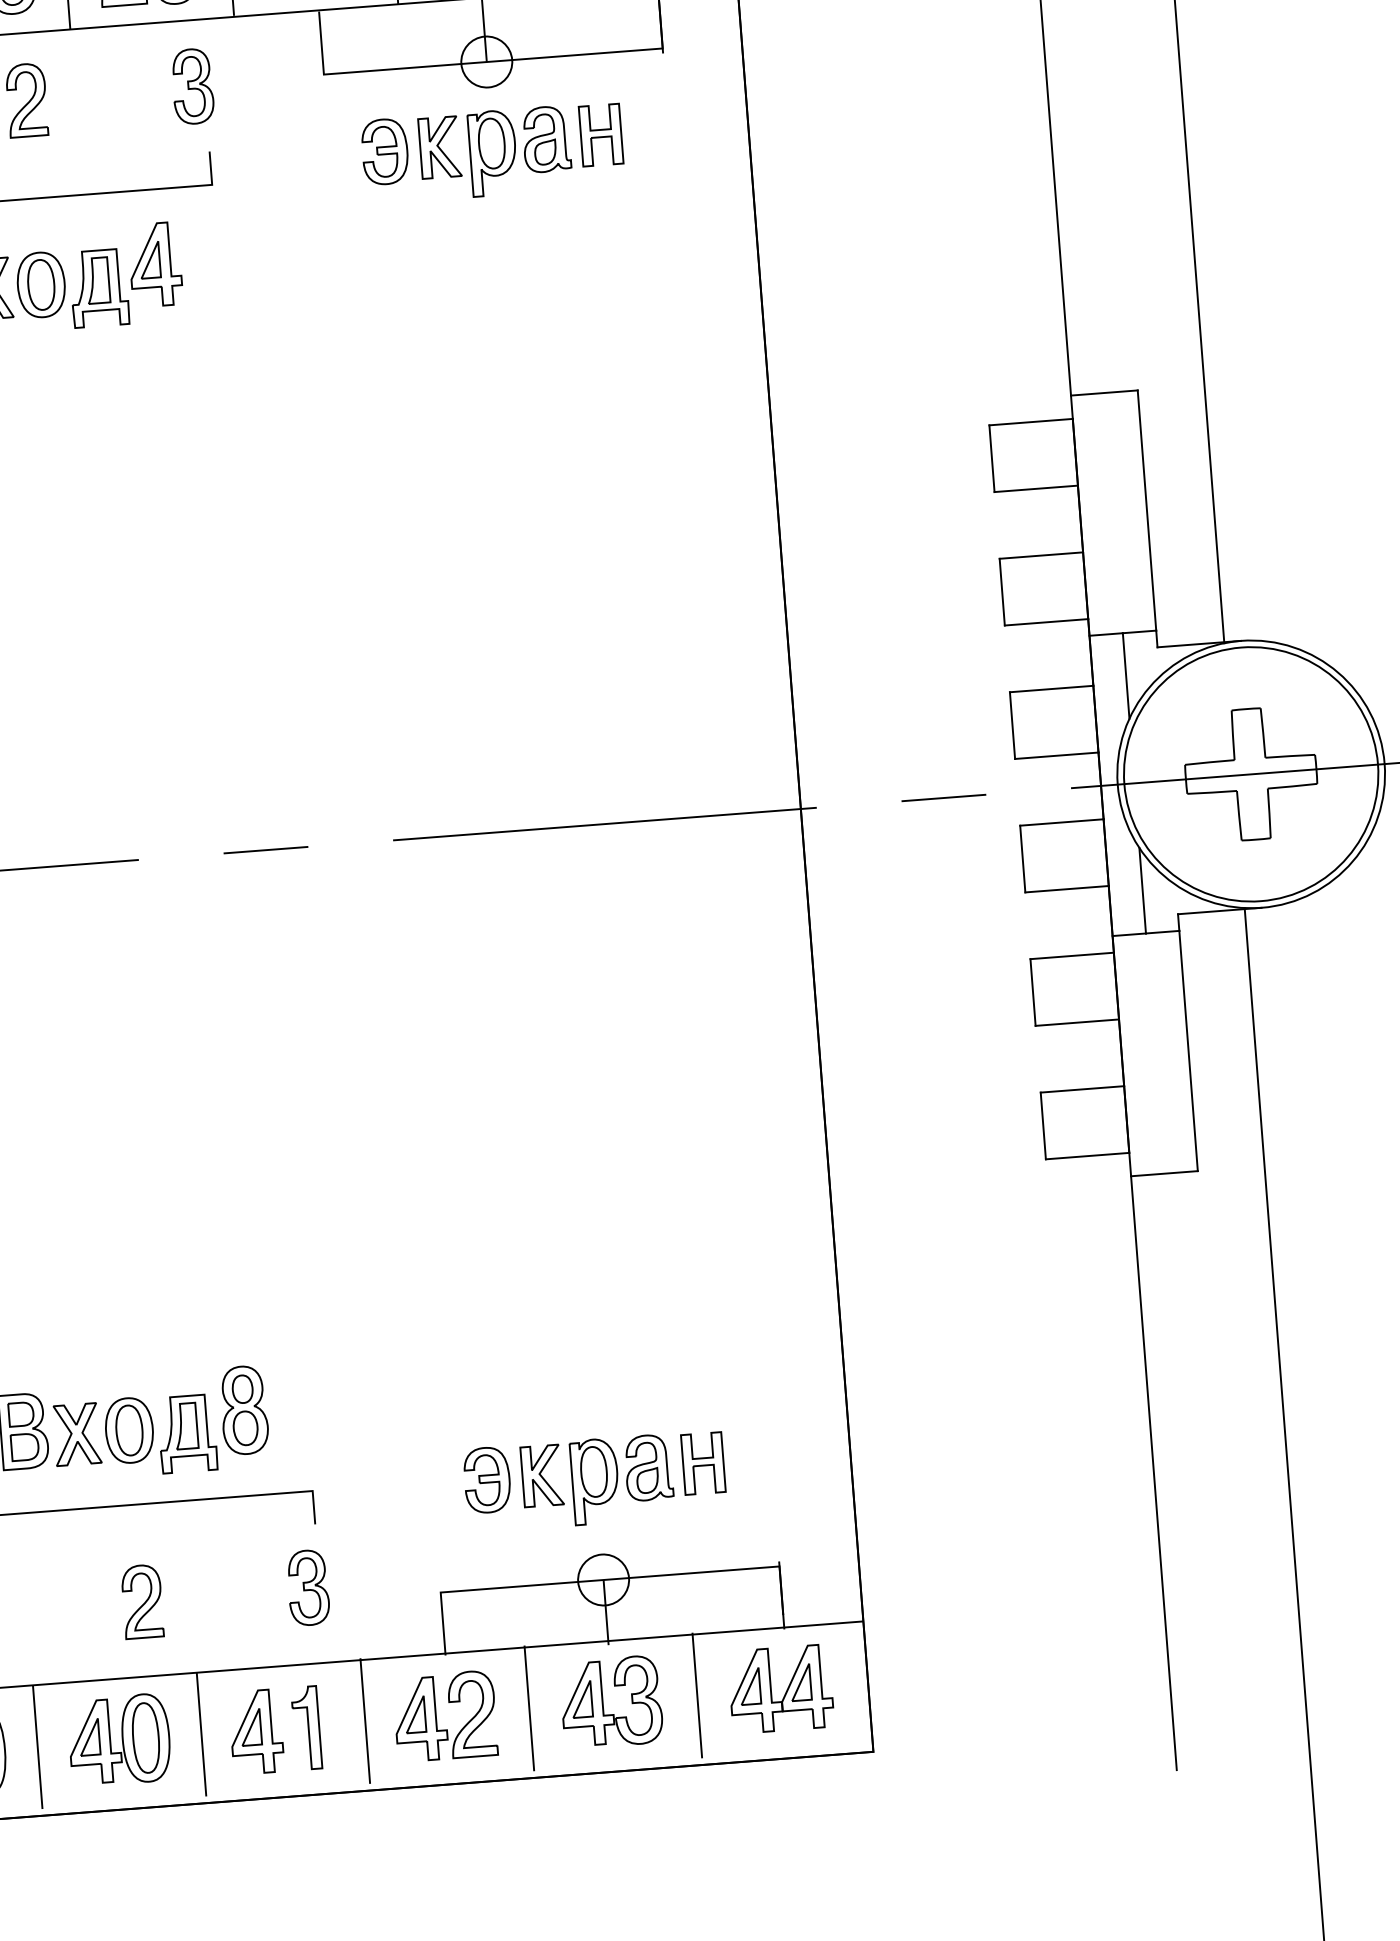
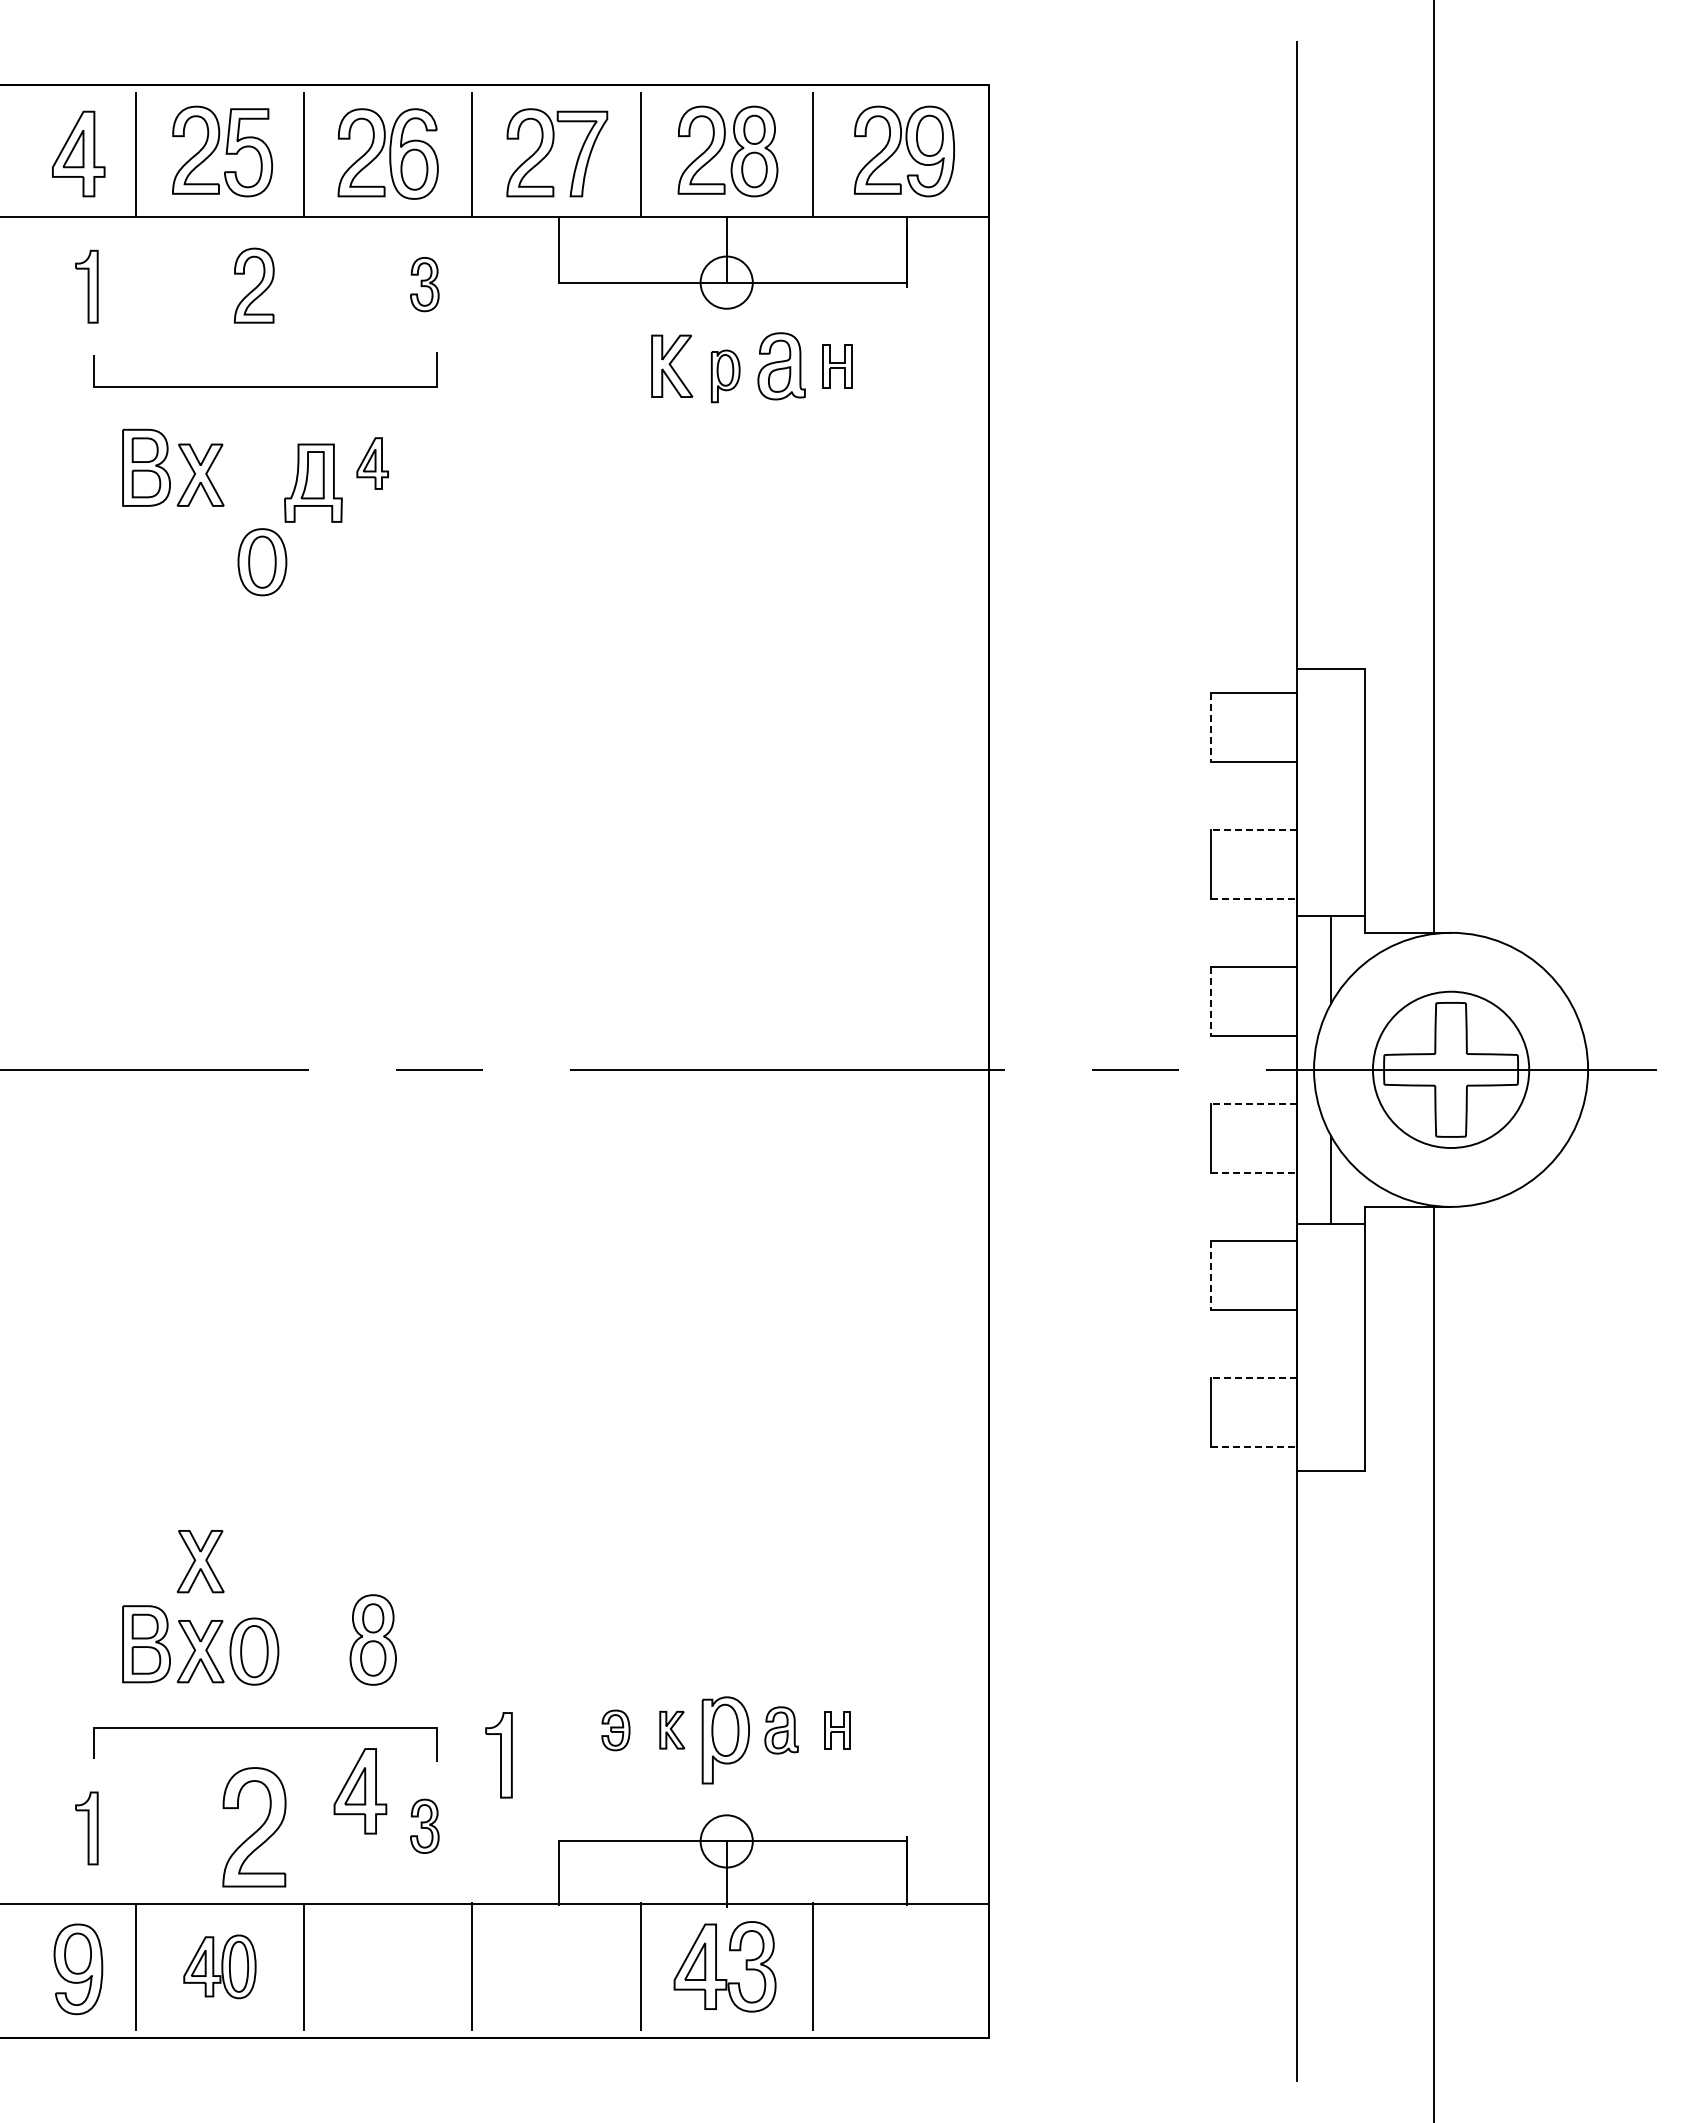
part: (192, 86) -> (424, 284), size x0.7
part: (600, 135) -> (837, 366), size x0.7
part: (384, 152) -> (615, 366), removed
part: (492, 153) -> (725, 376), size x0.6
part: (155, 264) -> (372, 463), size x0.6
part: (41, 285) -> (262, 562), moved
line: (992, 458) -> (1211, 727), solid -> dashed
line: (1041, 555) -> (1254, 830), solid -> dashed
line: (1046, 622) -> (1254, 898), solid -> dashed
line: (1012, 725) -> (1211, 1001), solid -> dashed
circle: (1250, 774) -> (1450, 1069), size x0.6
line: (1062, 822) -> (1254, 1104), solid -> dashed
line: (1067, 889) -> (1254, 1172), solid -> dashed
line: (1033, 992) -> (1211, 1275), solid -> dashed
line: (1082, 1089) -> (1254, 1378), solid -> dashed
line: (1087, 1155) -> (1254, 1446), solid -> dashed
part: (70, 1346) -> (200, 1561), added
part: (187, 1433) -> (313, 1659), removed
part: (703, 1463) -> (837, 1730), size x0.6
part: (648, 1467) -> (781, 1730), size x0.7
part: (542, 1475) -> (672, 1729), size x0.6
part: (486, 1480) -> (615, 1730), size x0.6
part: (308, 1588) -> (424, 1826), size x0.7
part: (141, 1601) -> (253, 1827), size x1.6
part: (786, 1690) -> (904, 1968), removed
part: (436, 1716) -> (545, 1967), removed
part: (306, 1728) -> (498, 1755), moved
part: (256, 1732) -> (360, 1791), moved
part: (119, 1739) -> (219, 1966), size x0.7

